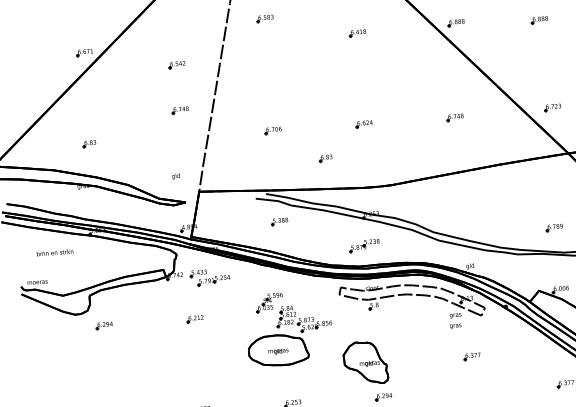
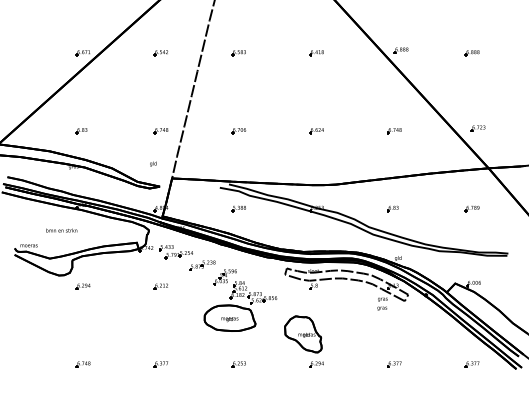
part: (264, 19) -> (238, 53), moved
part: (176, 65) -> (160, 53), moved
part: (179, 110) -> (160, 131), moved
part: (325, 158) -> (392, 208), moved
part: (553, 227) -> (471, 208), moved
part: (364, 245) -> (202, 265), moved
text: (54, 252) -> (61, 230), moved
part: (472, 356) -> (394, 364), moved

